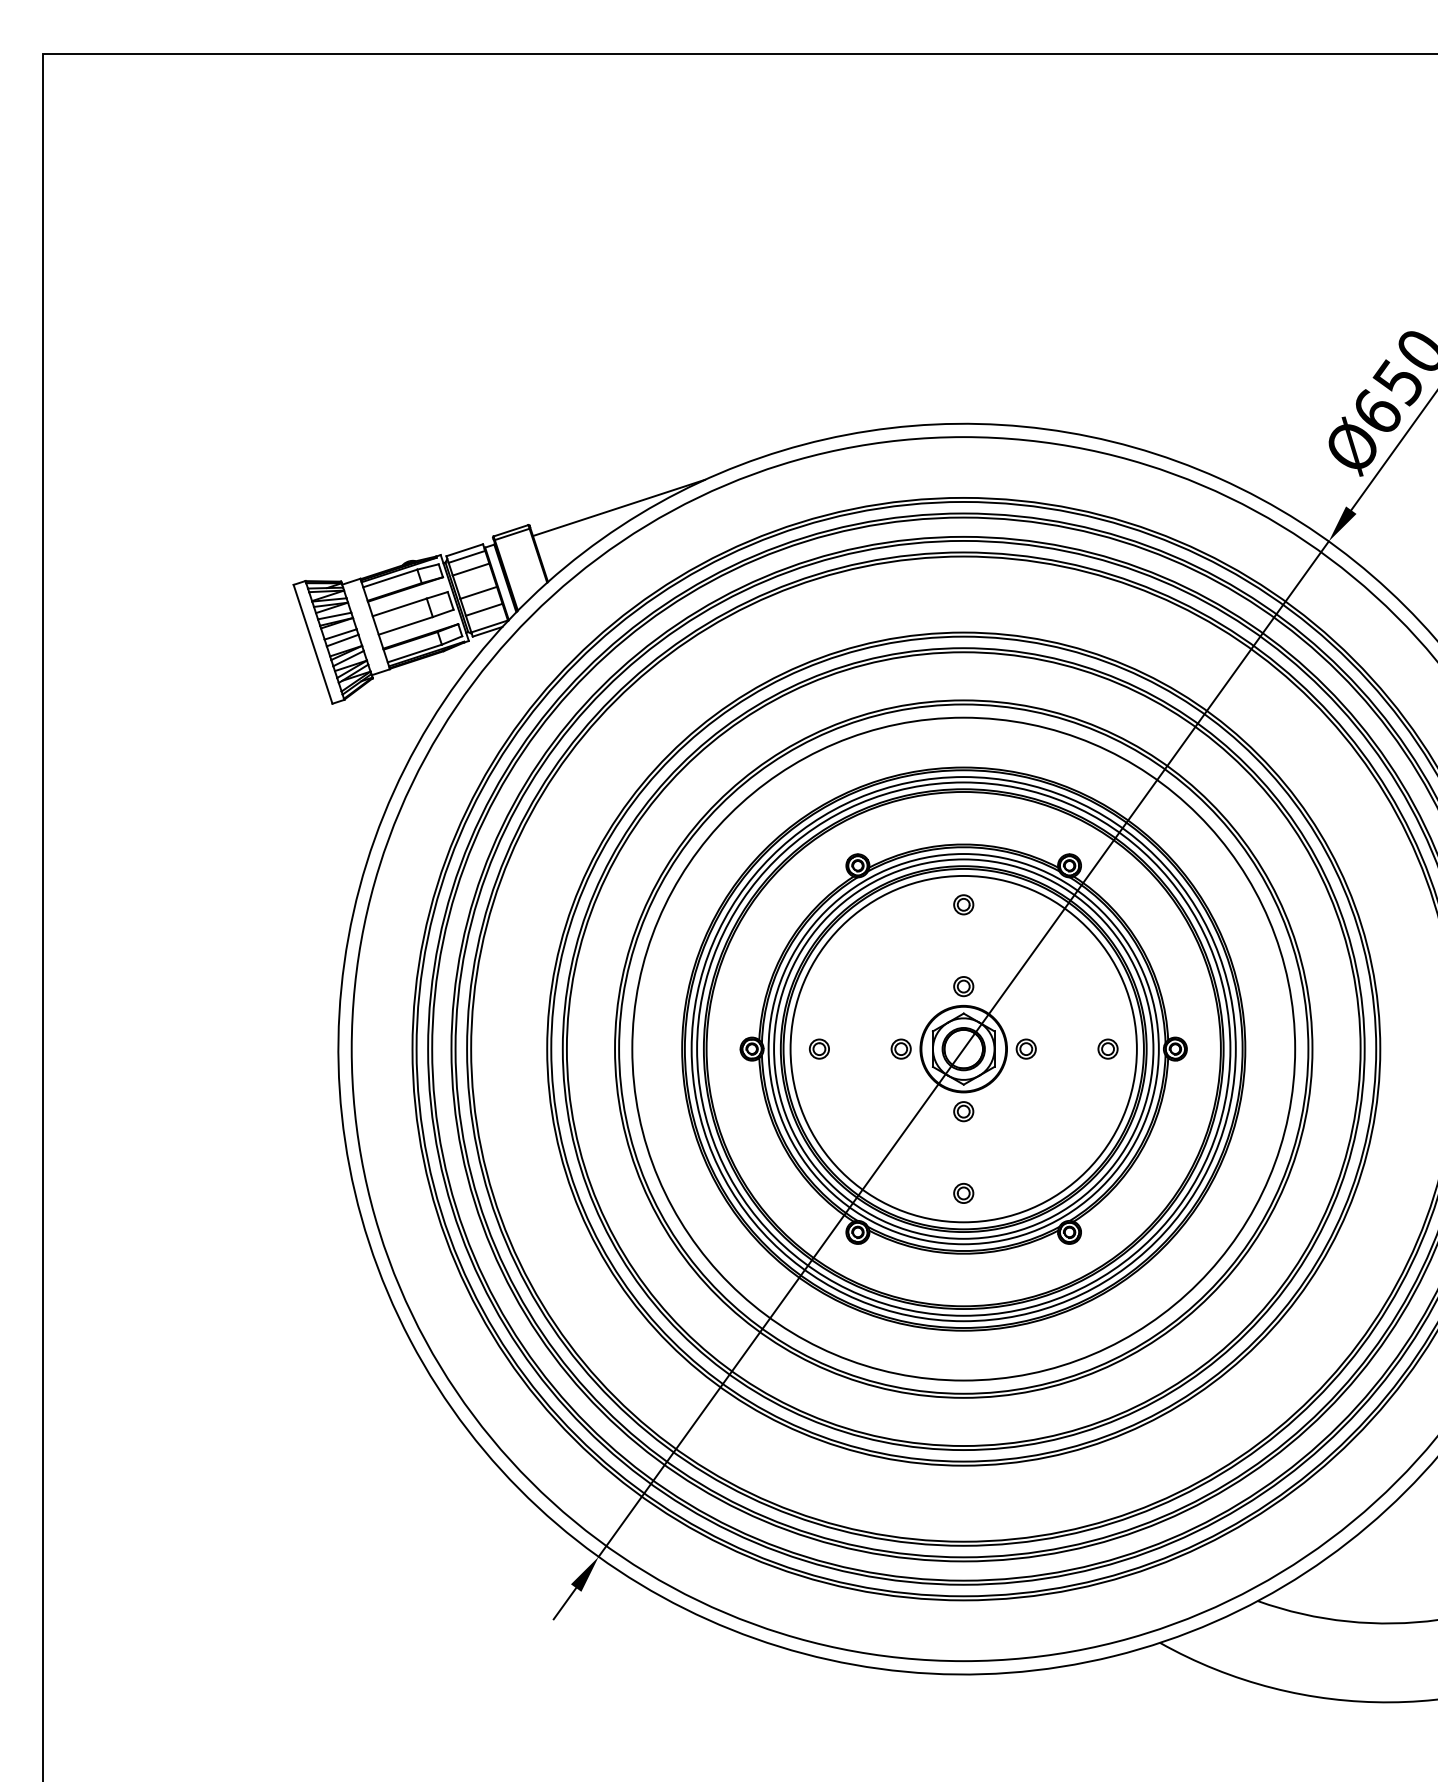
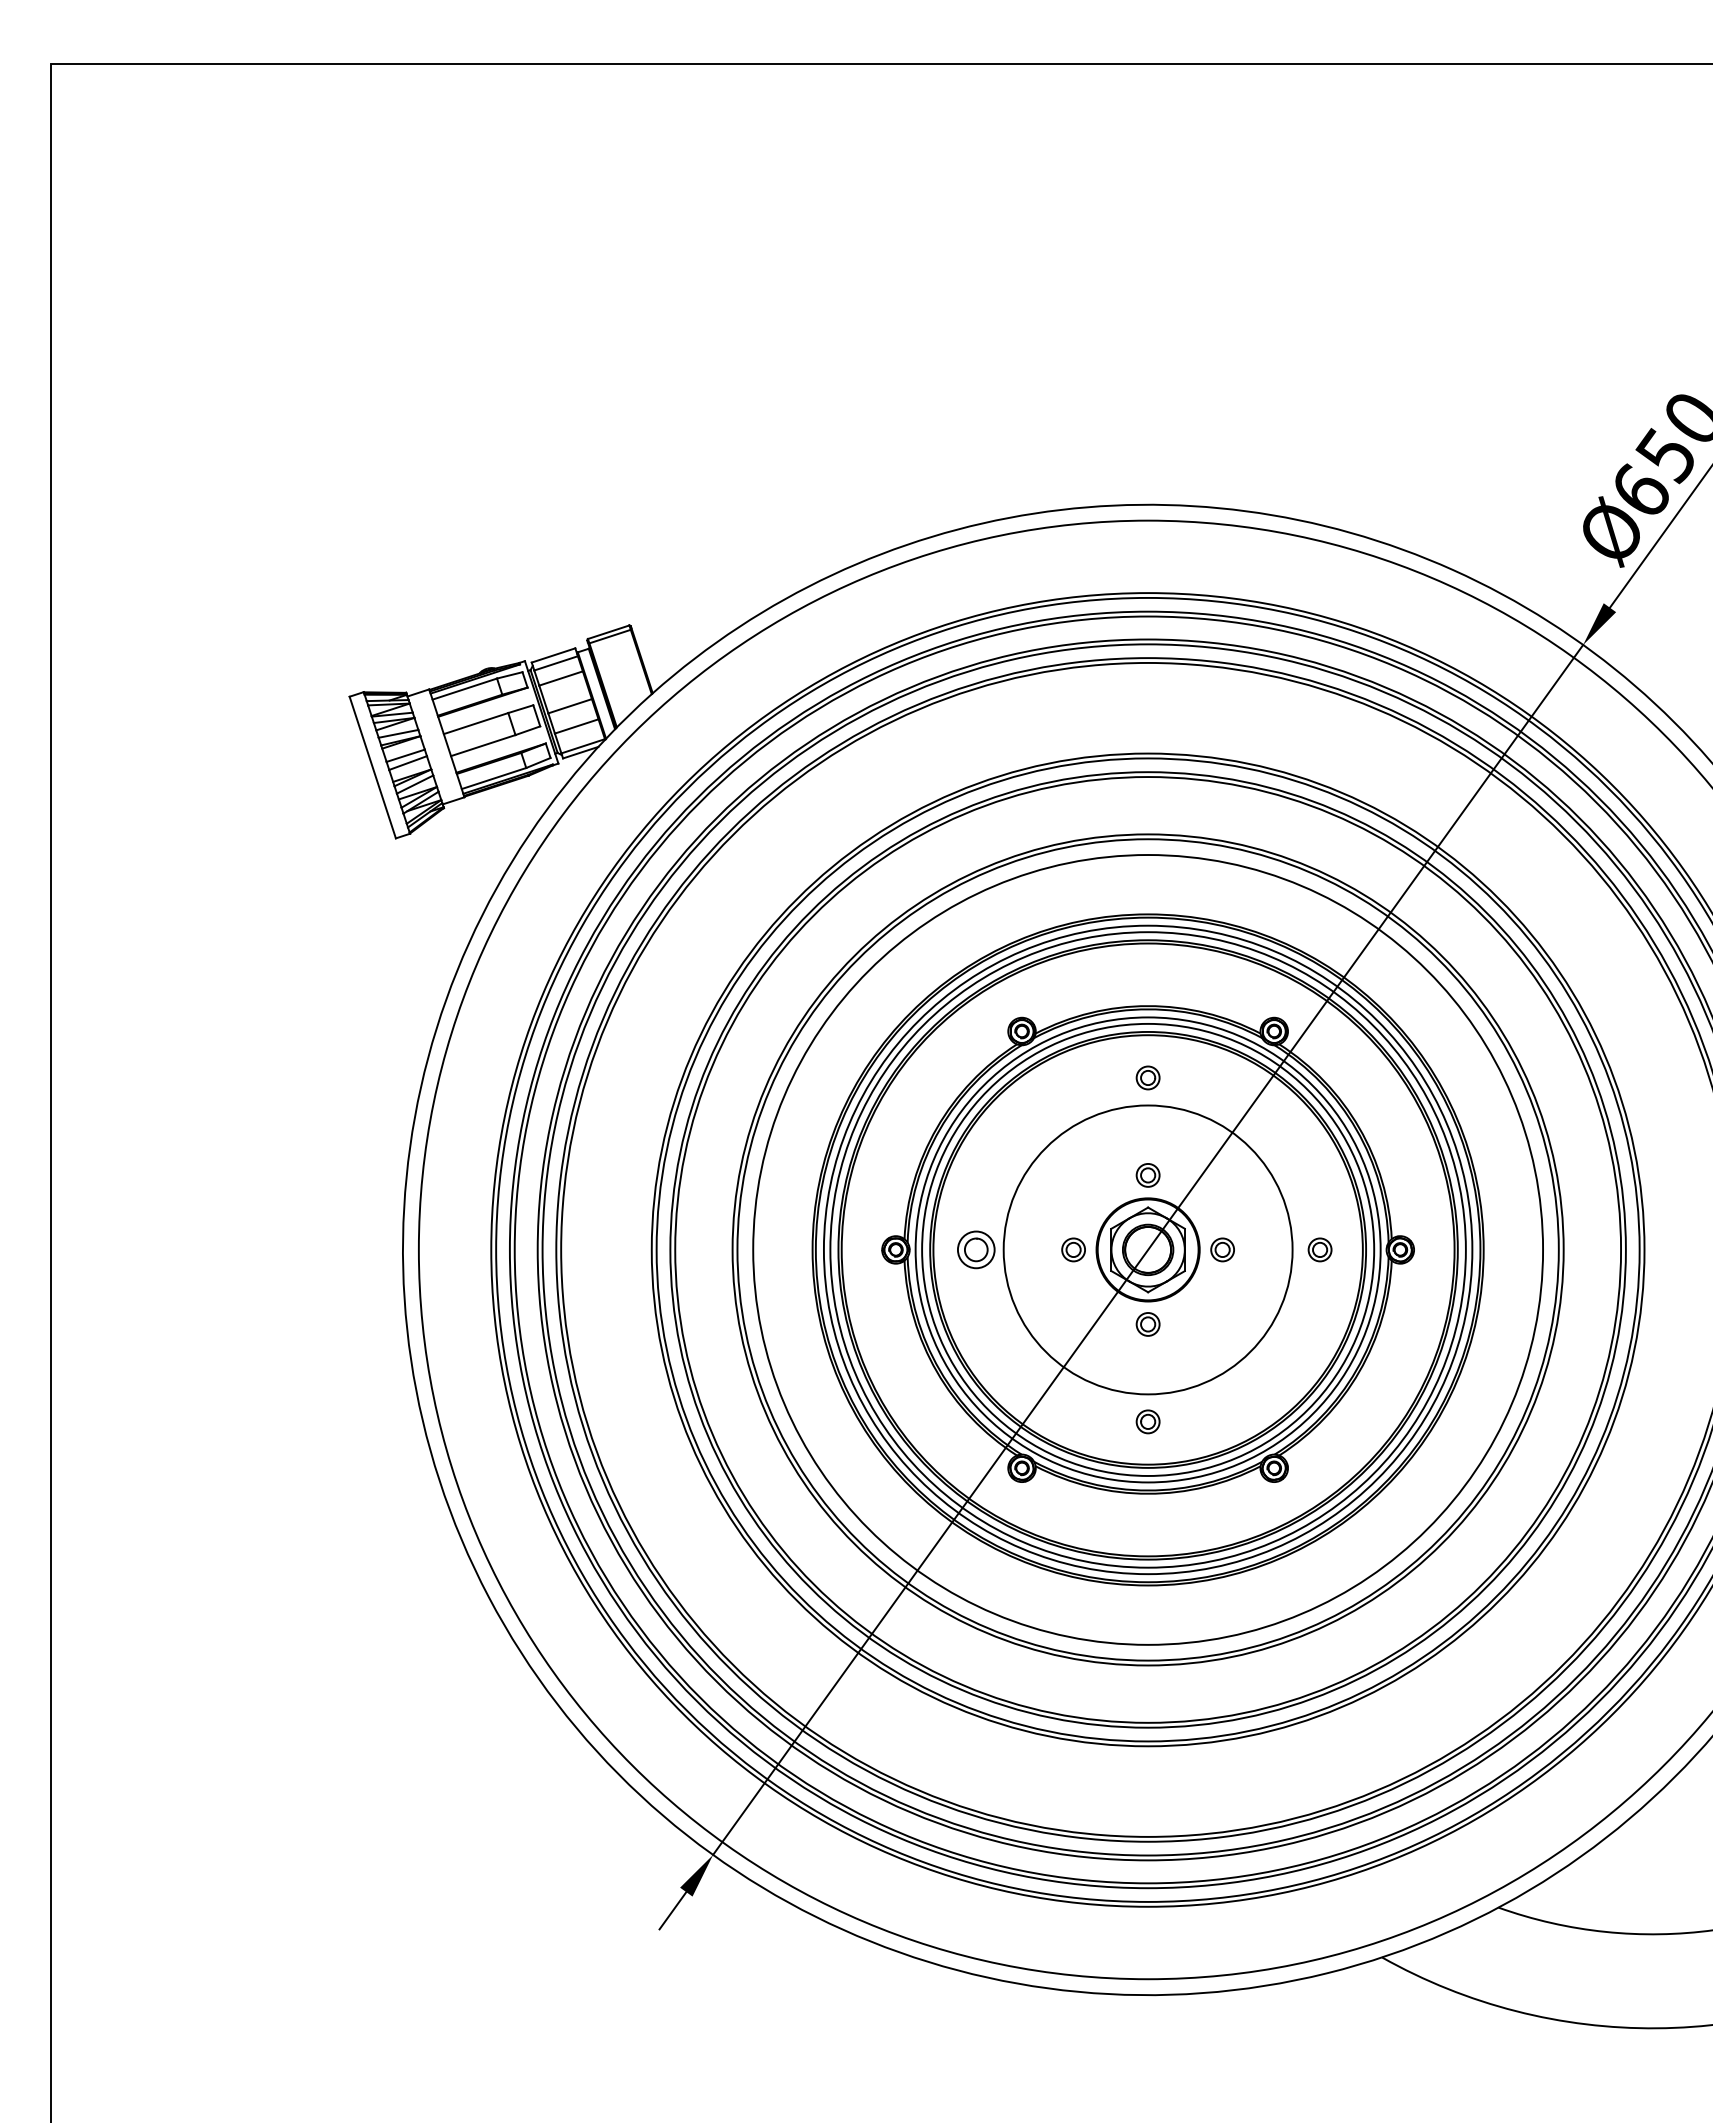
line: (618, 507) -> (736, 604), removed
part: (818, 1048) -> (975, 1249), size x1.6
circle: (963, 1048) -> (1147, 1249), size x0.7

